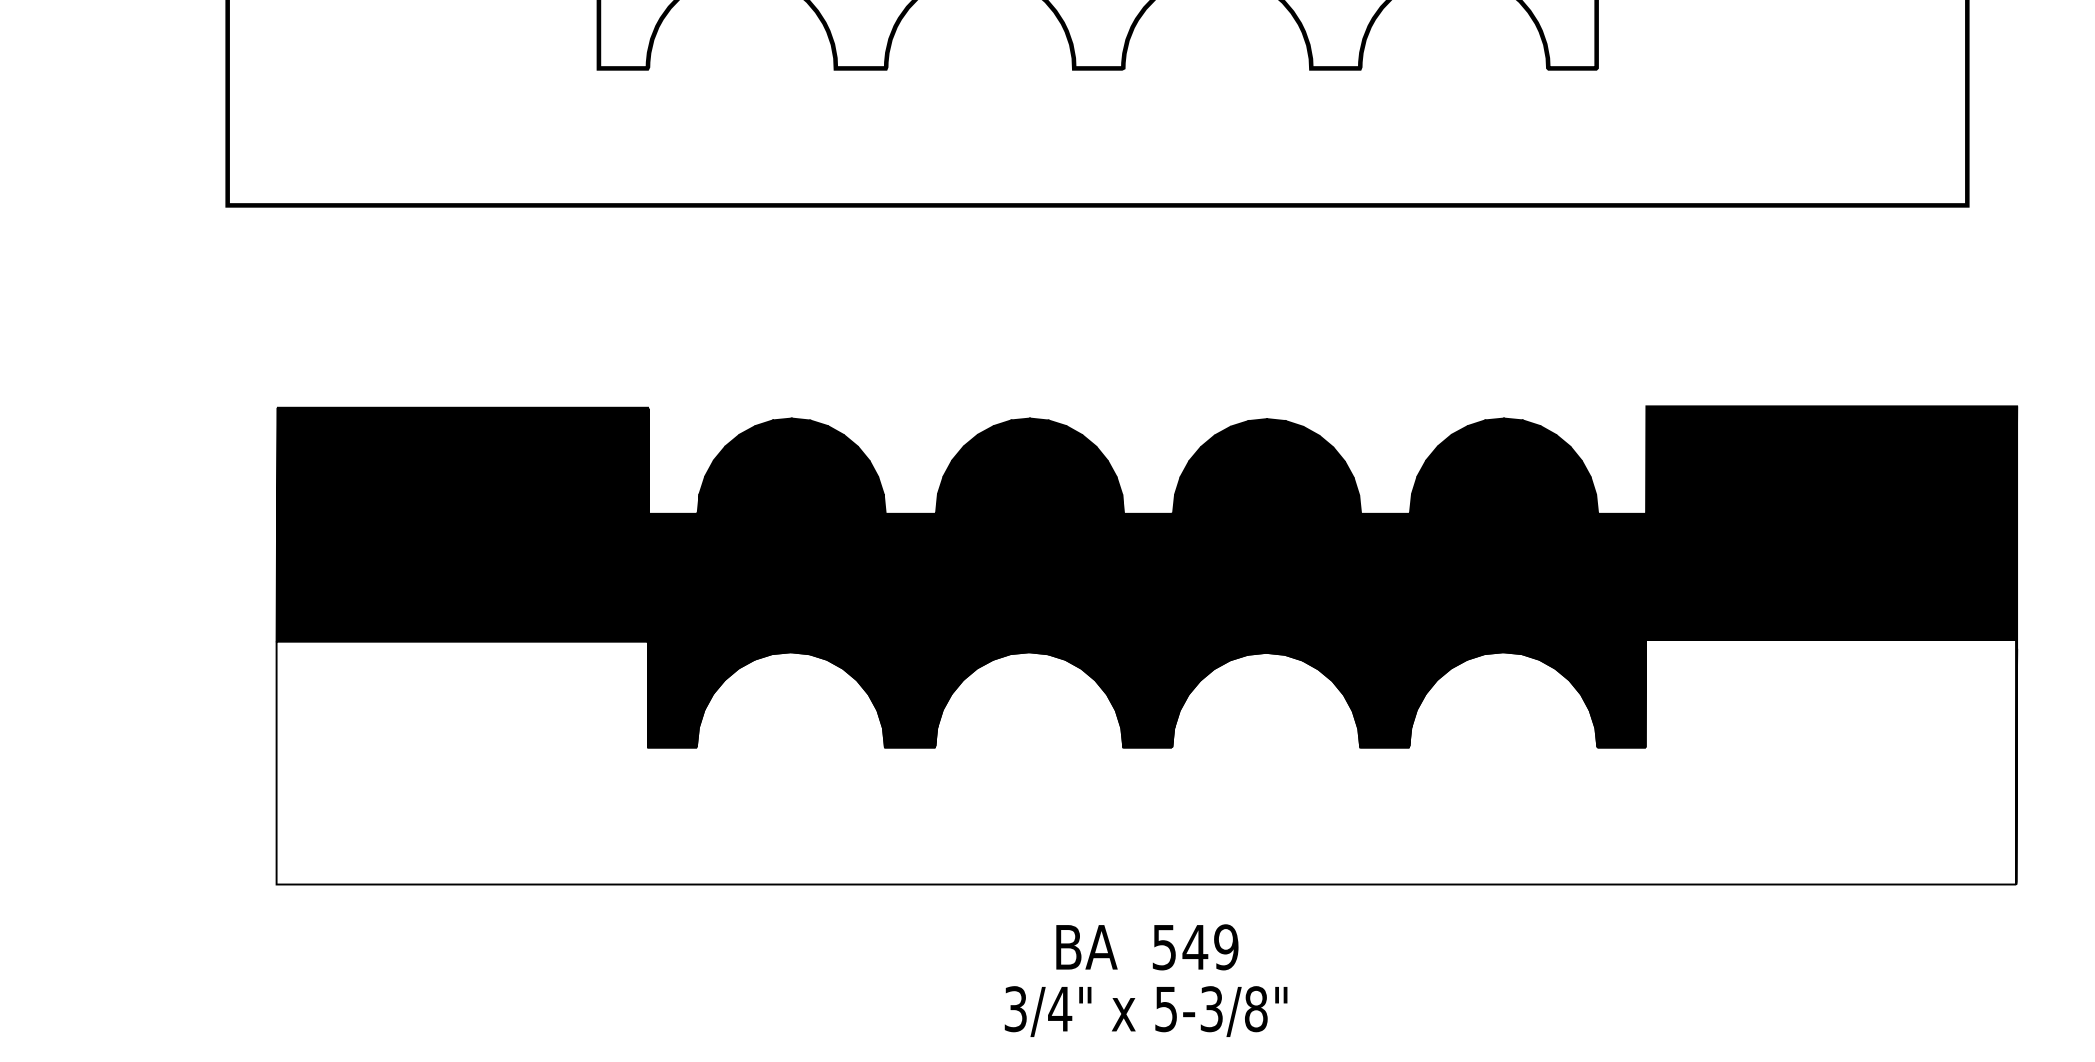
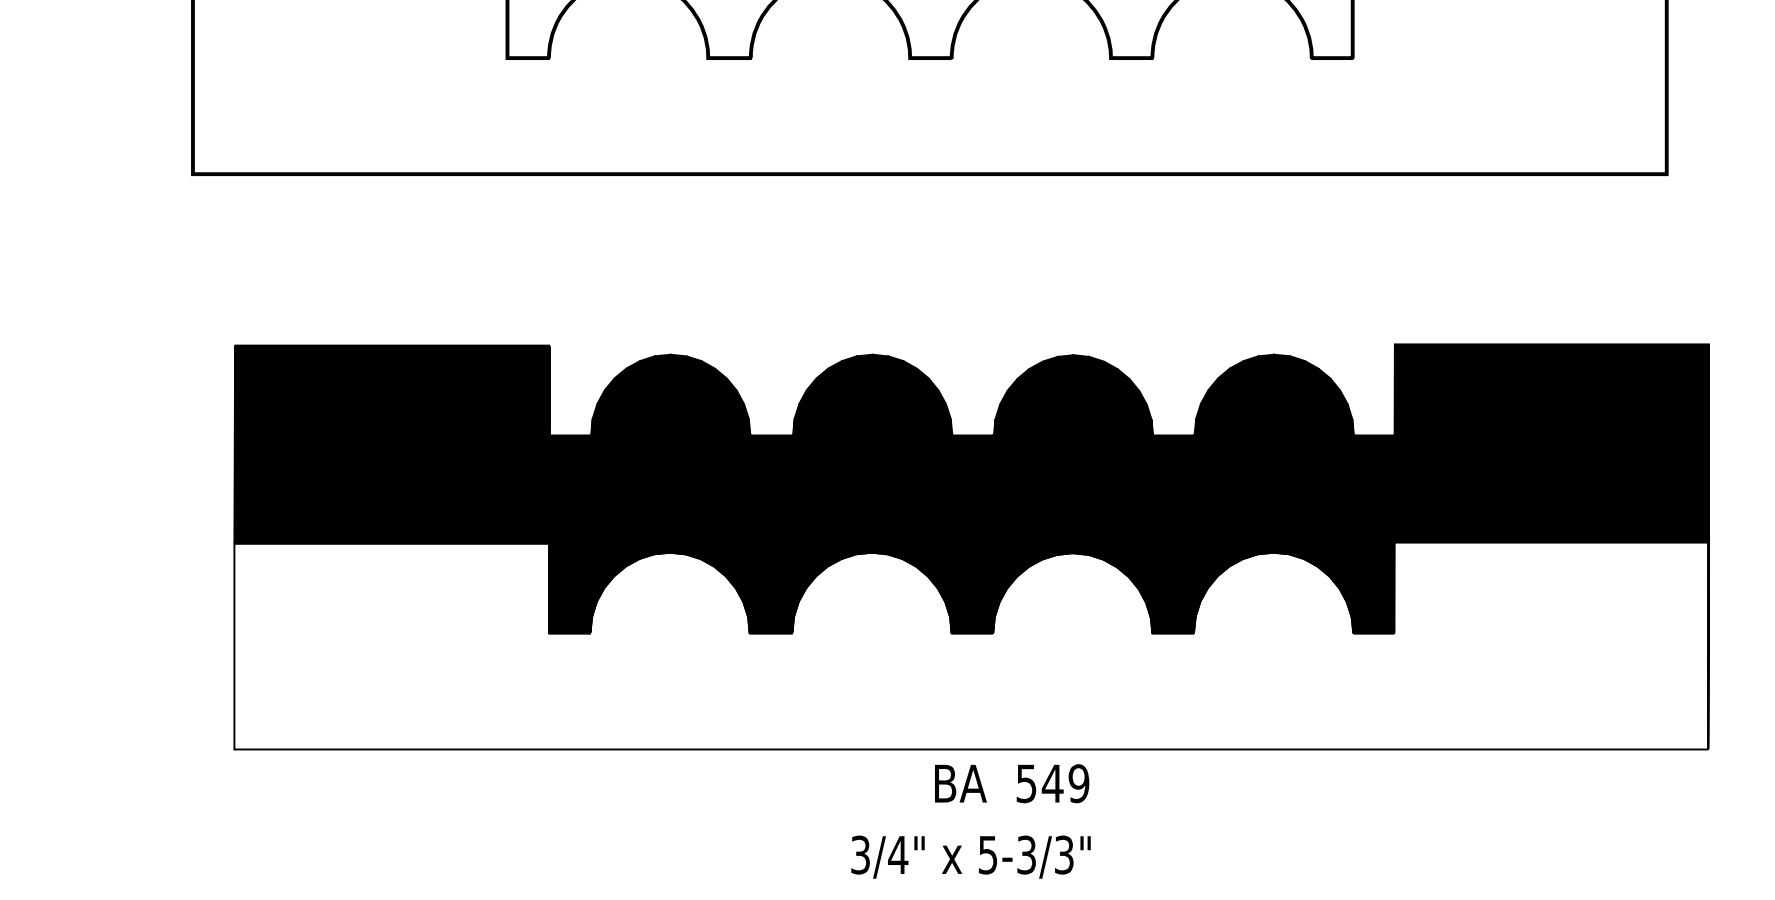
text: (1147, 947) -> (1012, 783), moved
text: (1255, 1008) -> (1063, 854), 5-3/8" -> 5-3/3"

